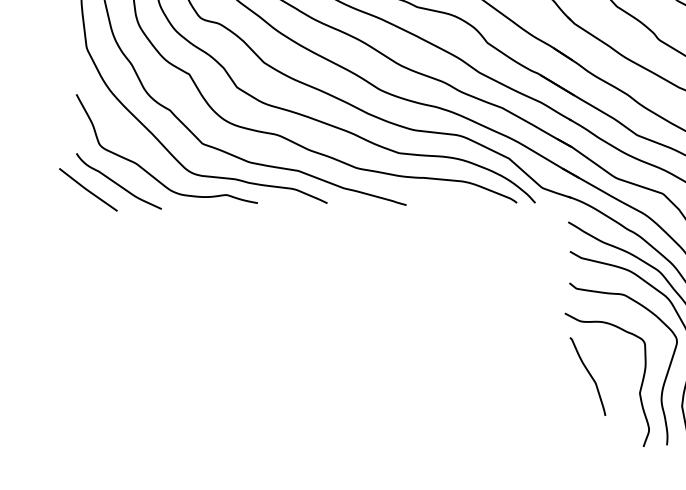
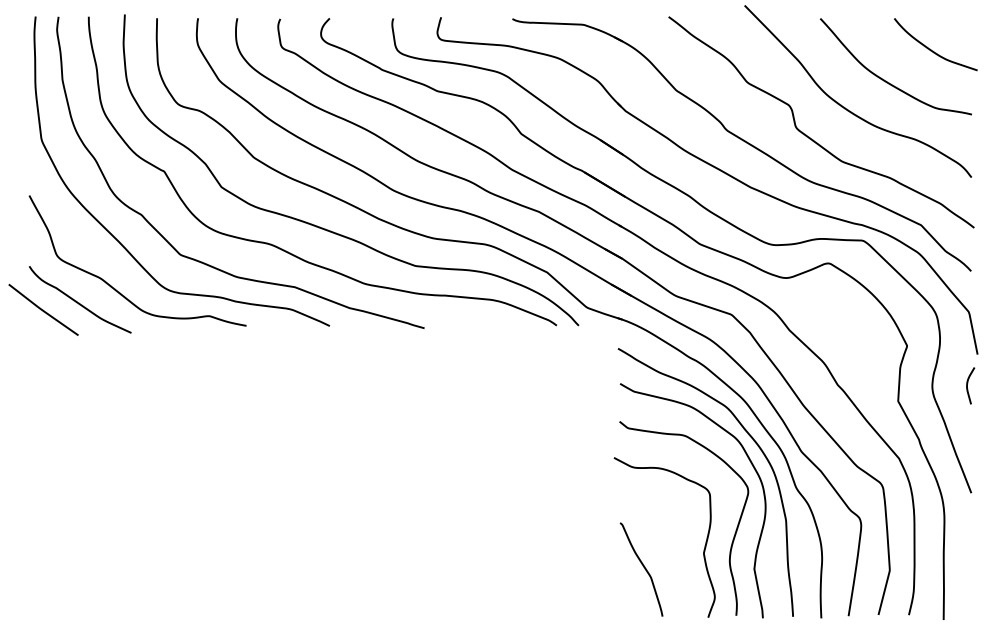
curve: (589, 374) -> (643, 567), moved

